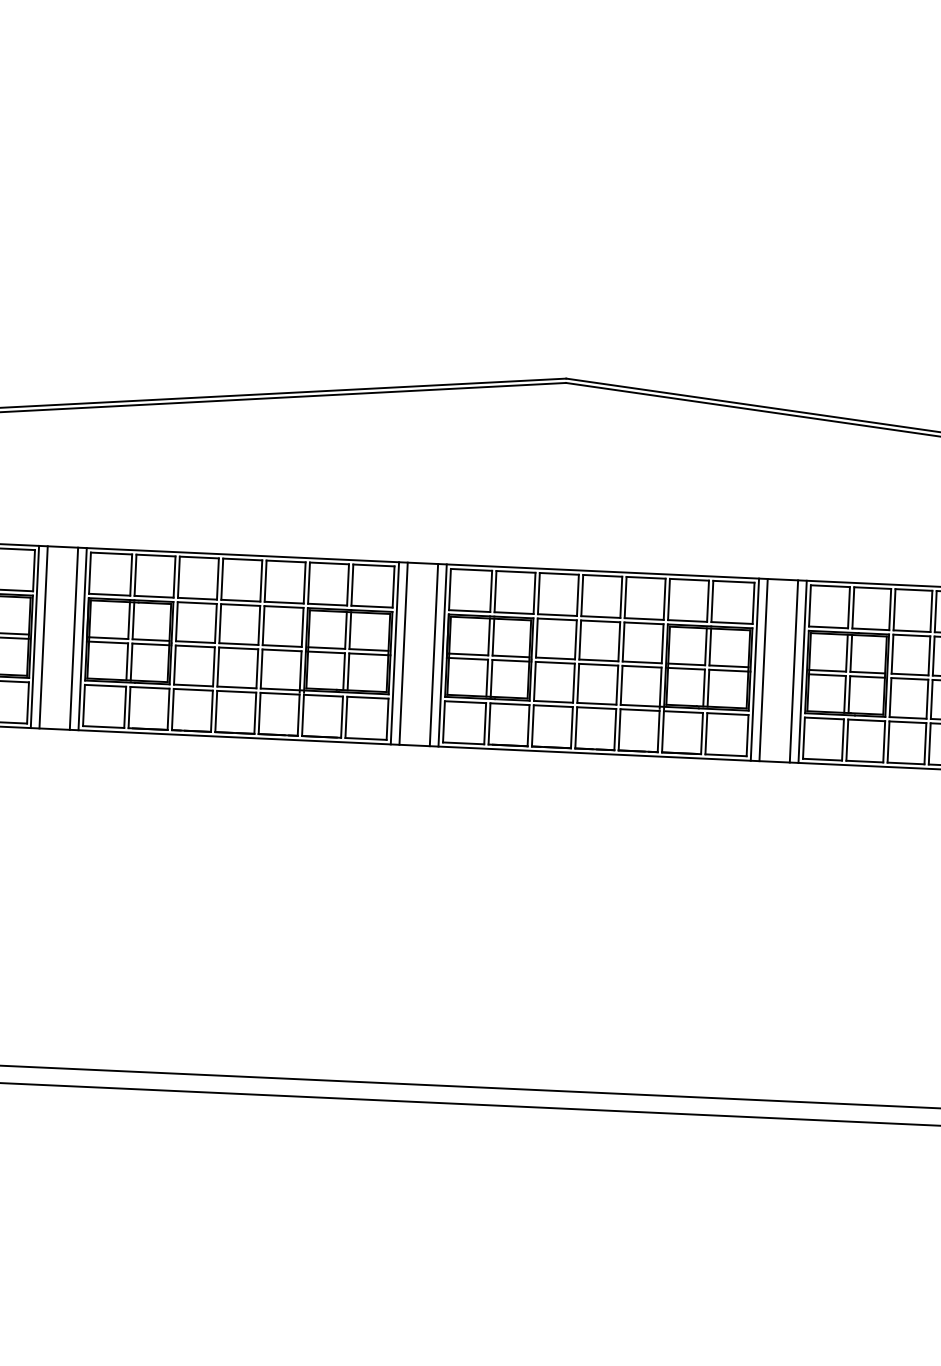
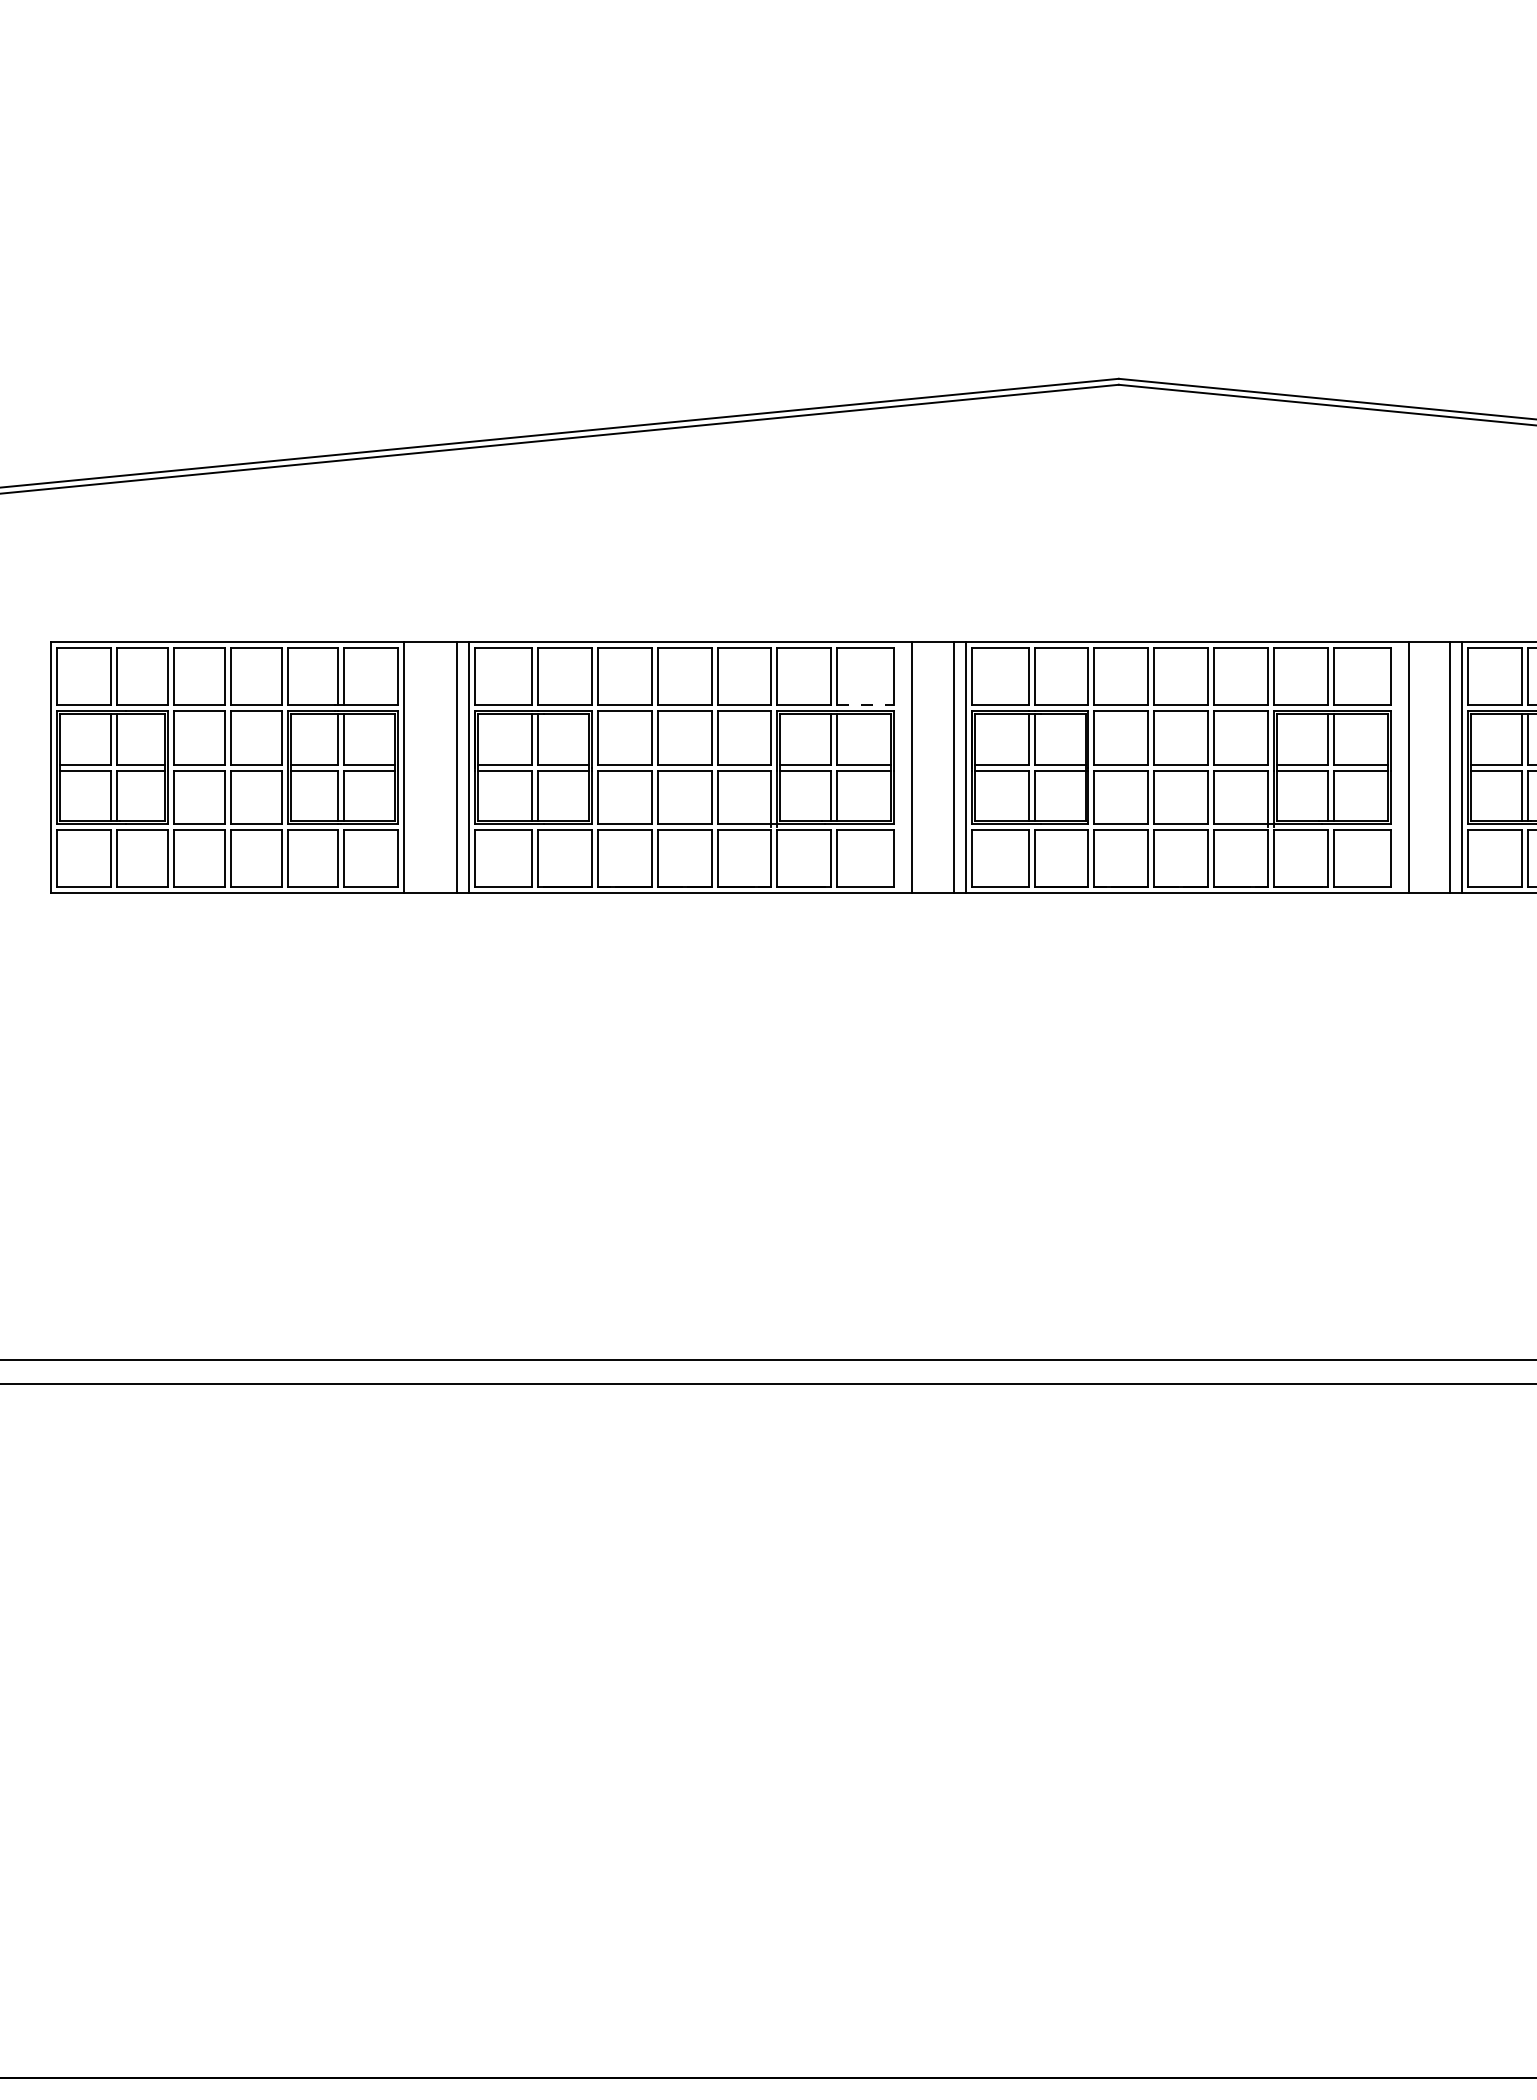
line: (372, 606) -> (866, 704), solid -> dashed
line: (43, 637) -> (415, 767), removed
line: (395, 653) -> (900, 767), removed
line: (754, 669) -> (1396, 767), removed

